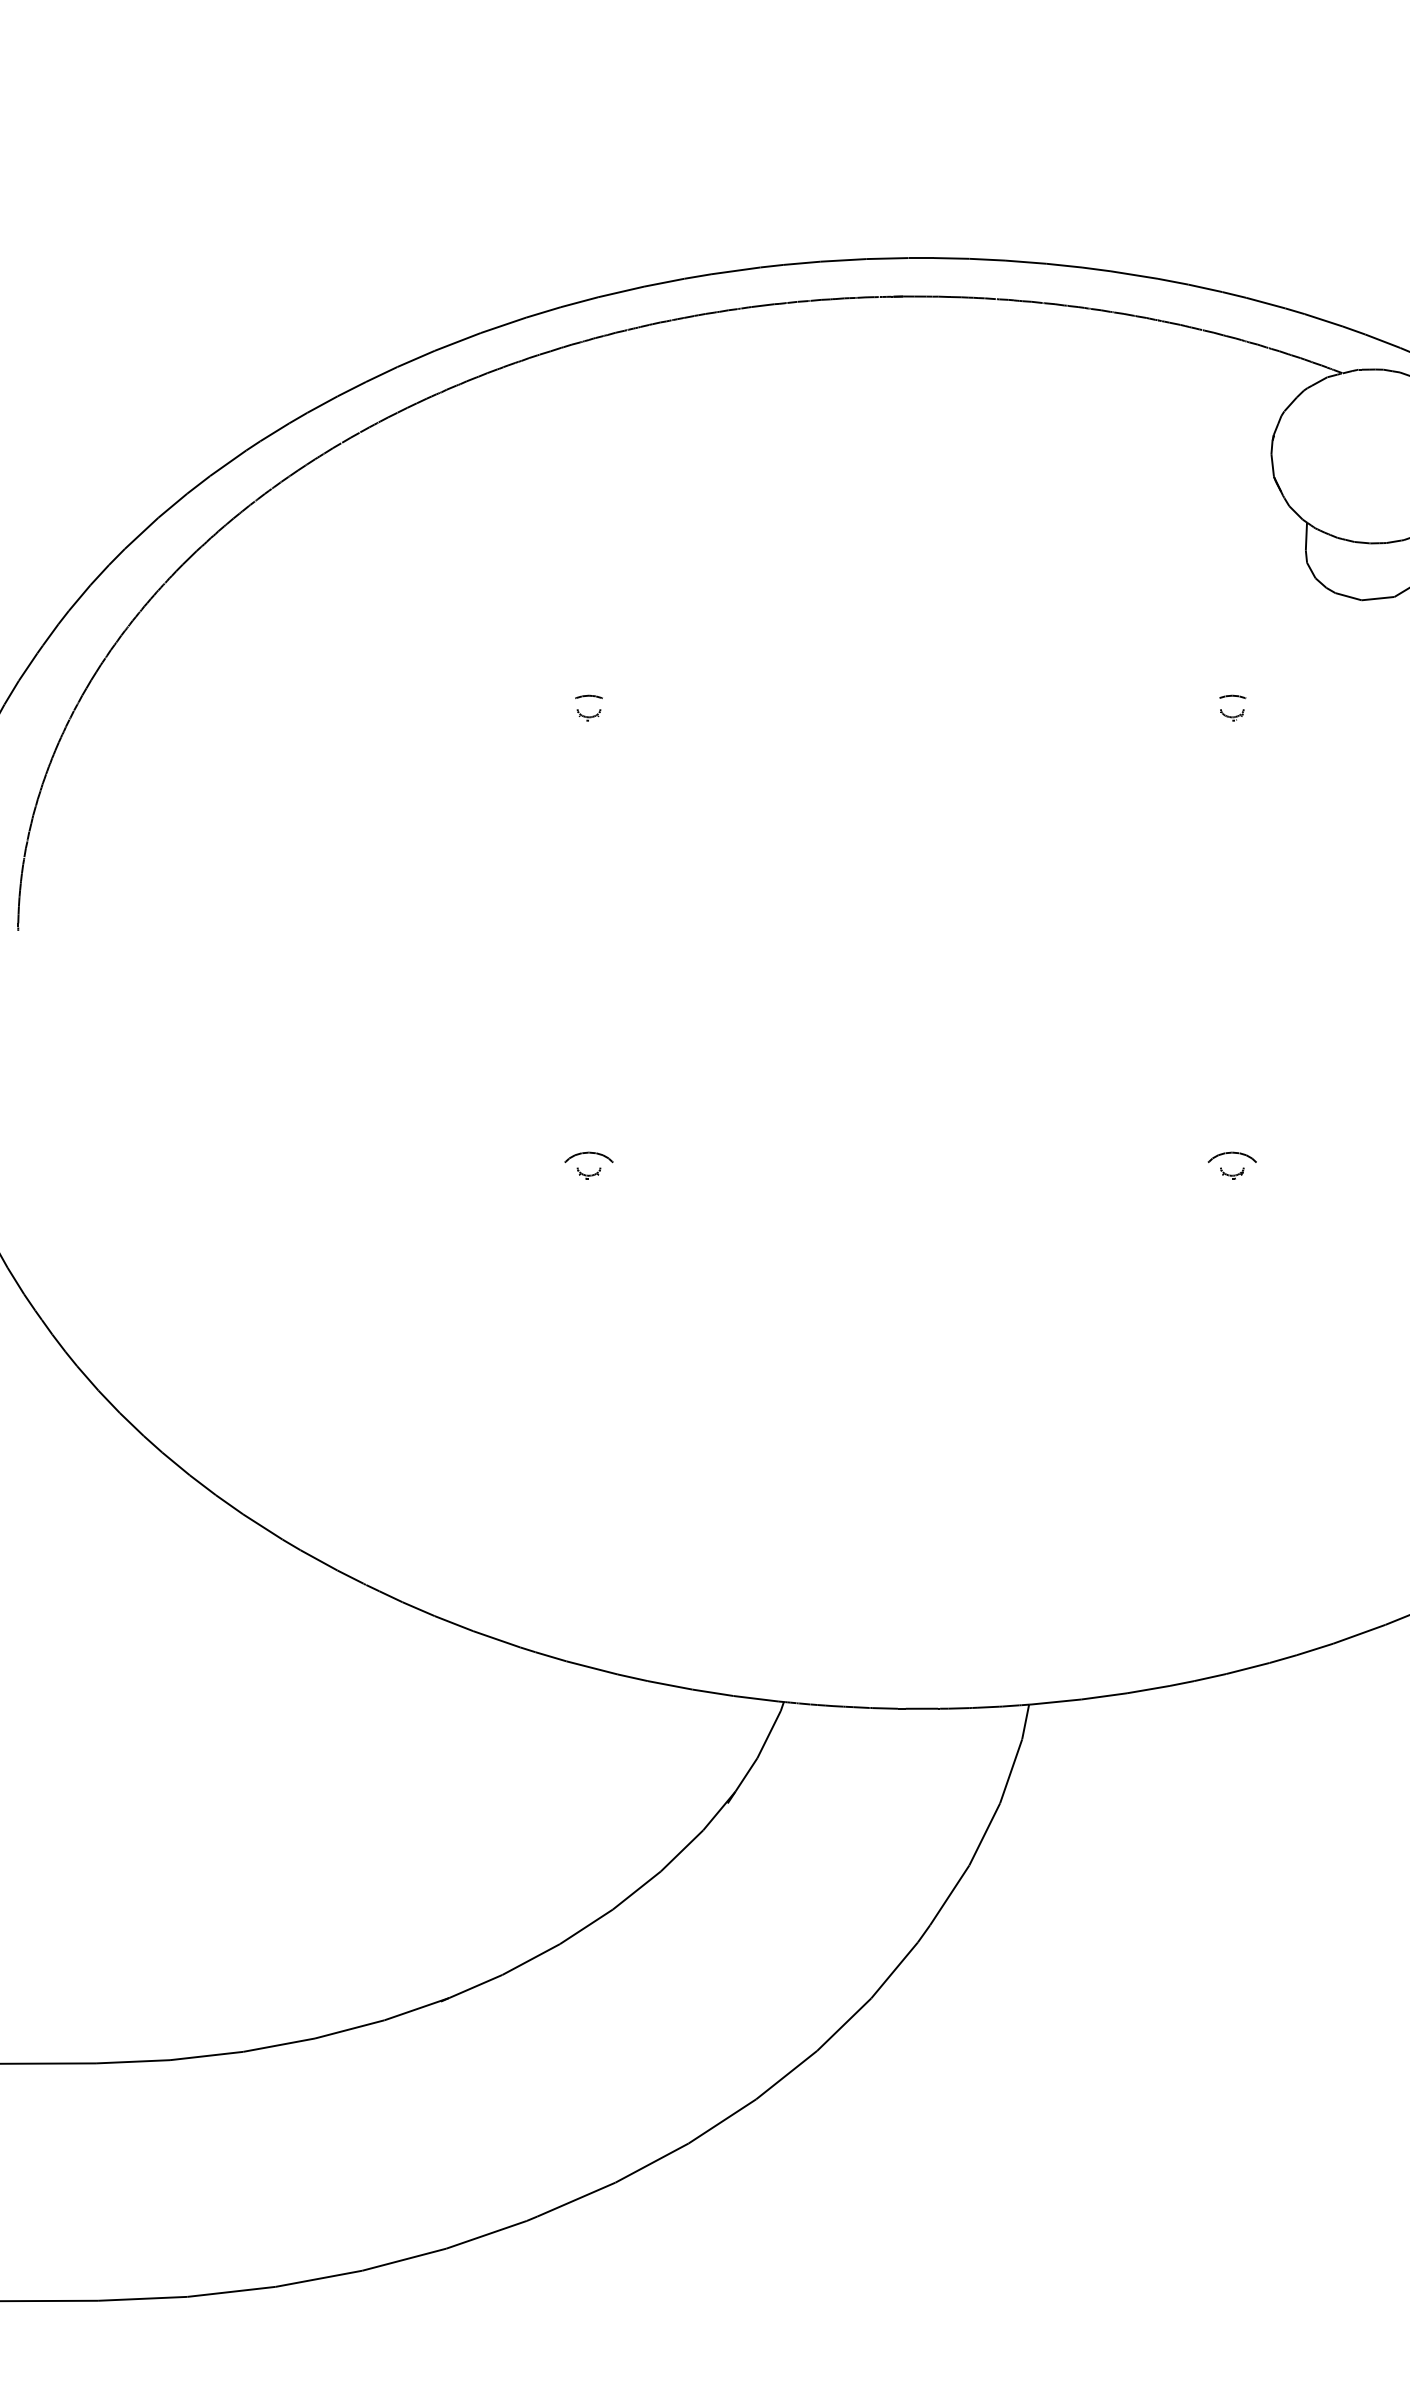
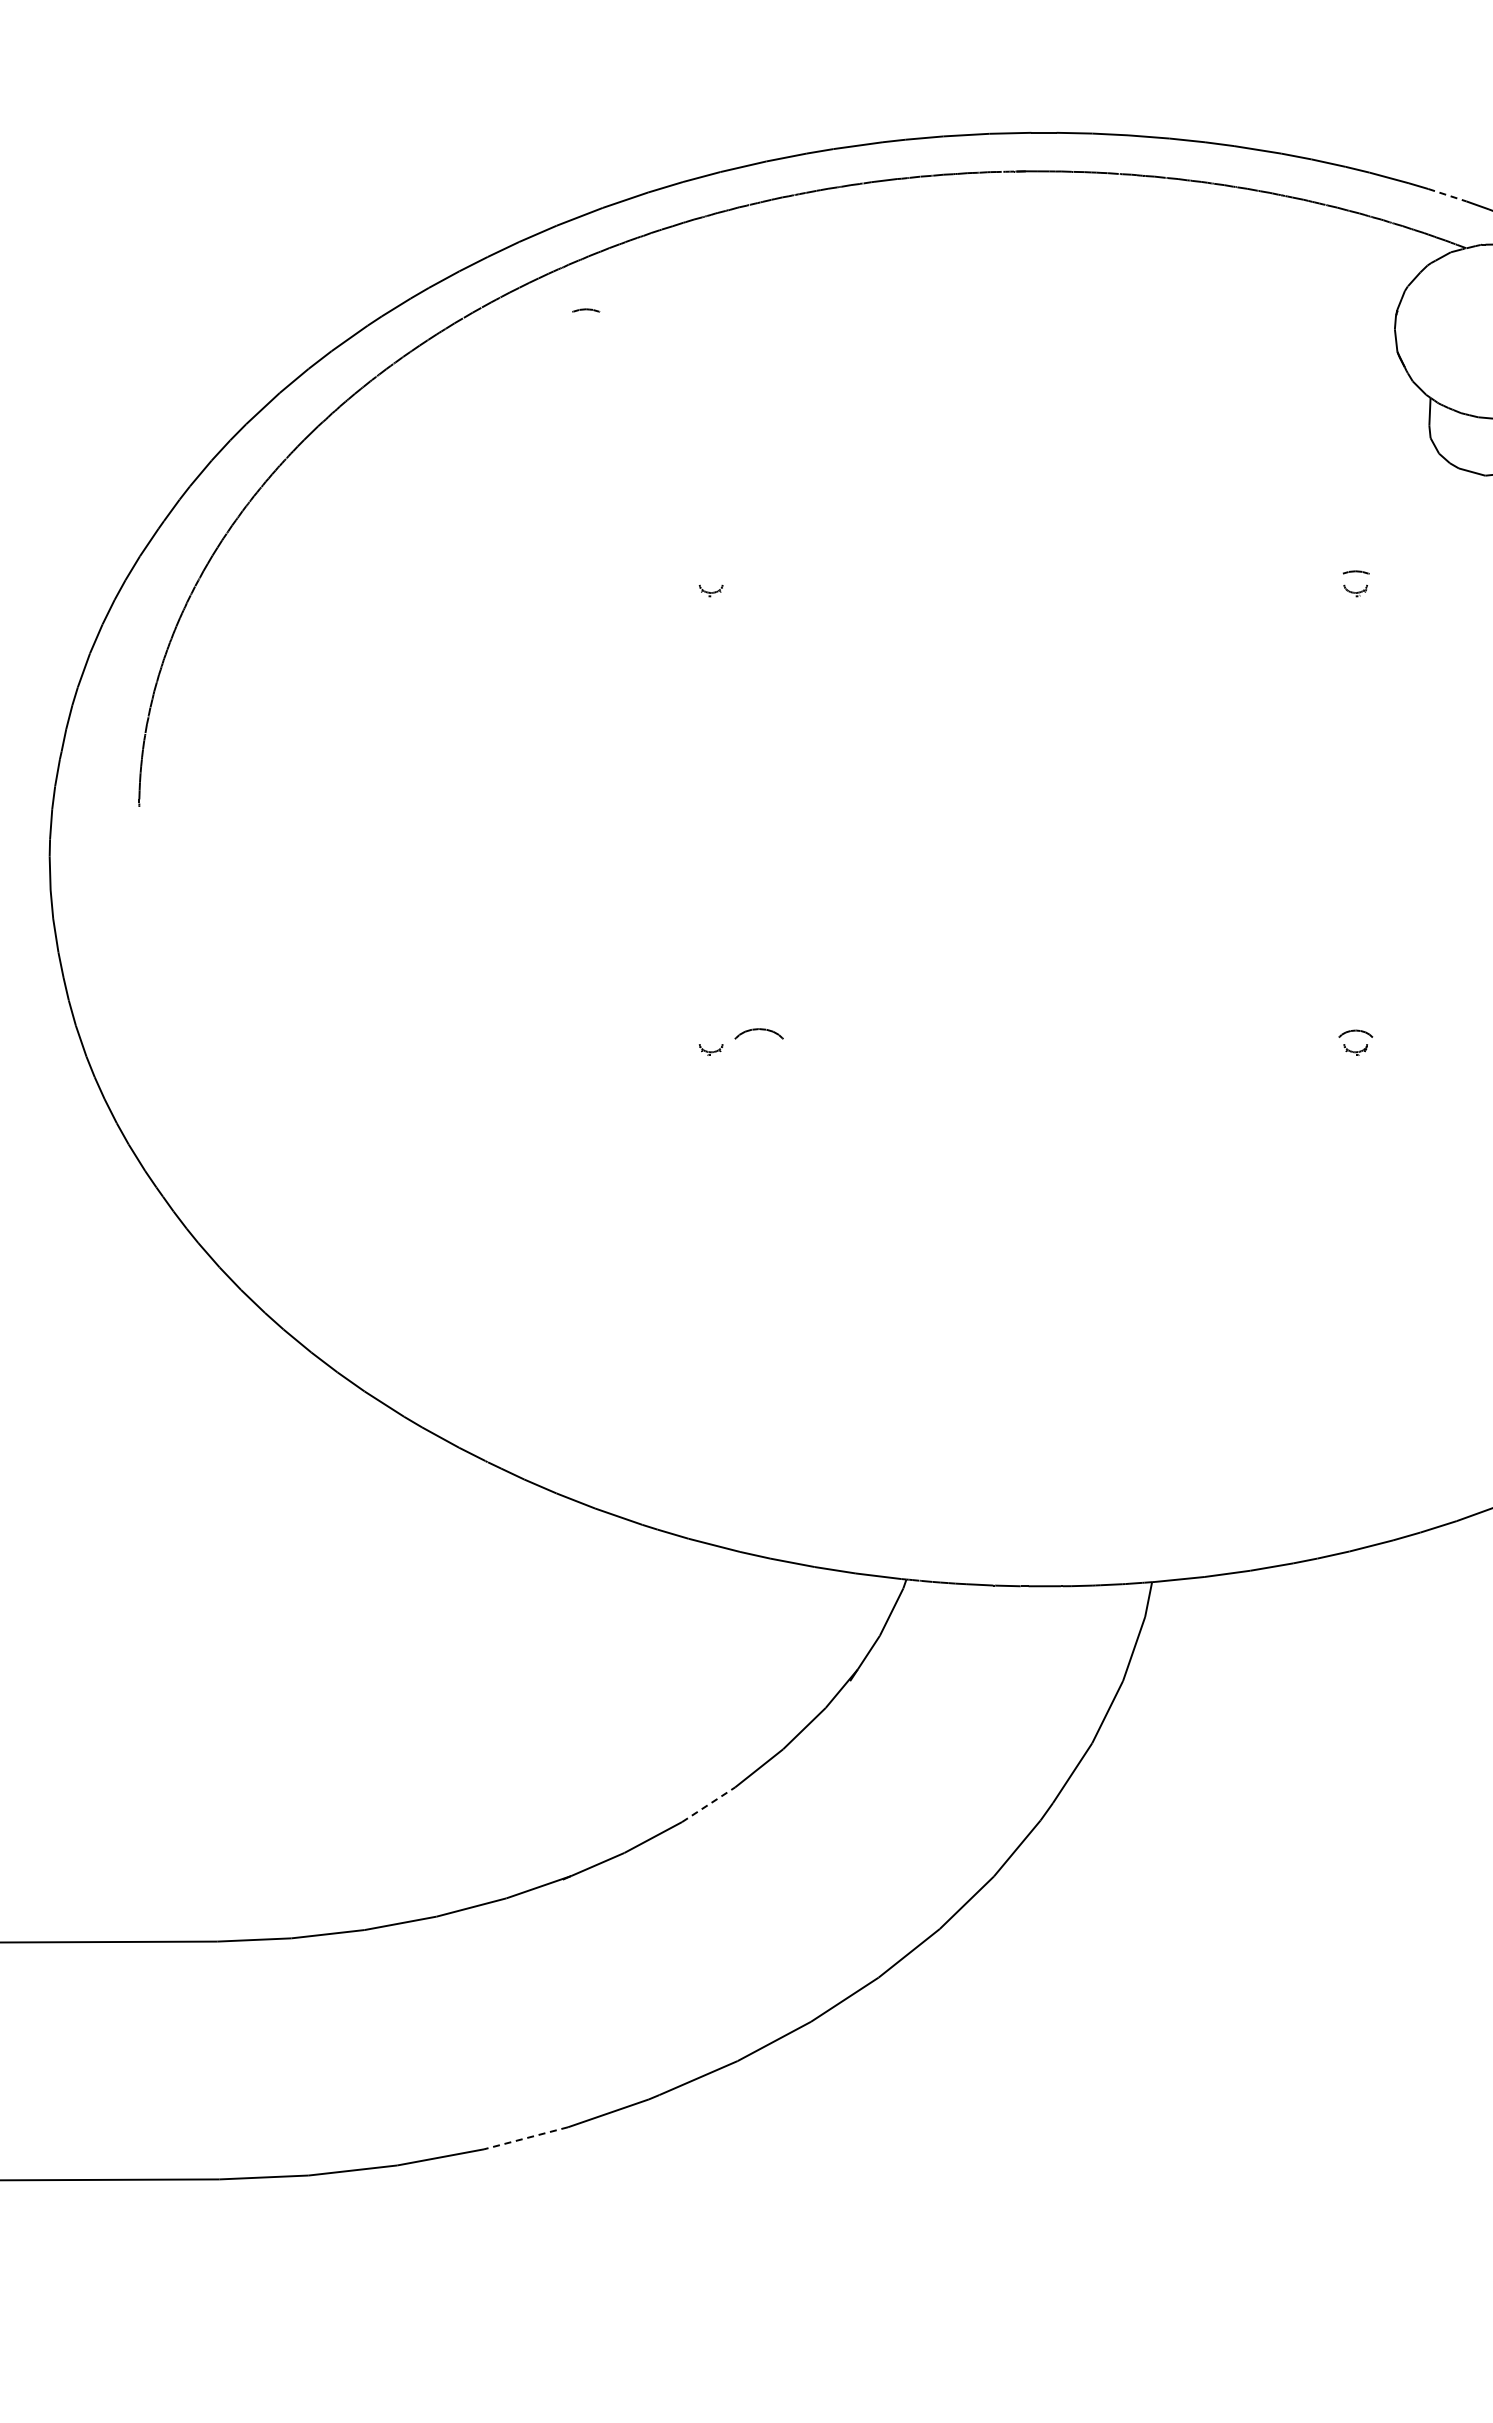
line: (1323, 320) -> (1447, 195), solid -> dashed
part: (589, 696) -> (586, 310), moved
part: (588, 1157) -> (758, 1033), moved
part: (1232, 1157) -> (1355, 1033), size x0.7
line: (586, 1926) -> (708, 1804), solid -> dashed
line: (403, 2259) -> (525, 2138), solid -> dashed

